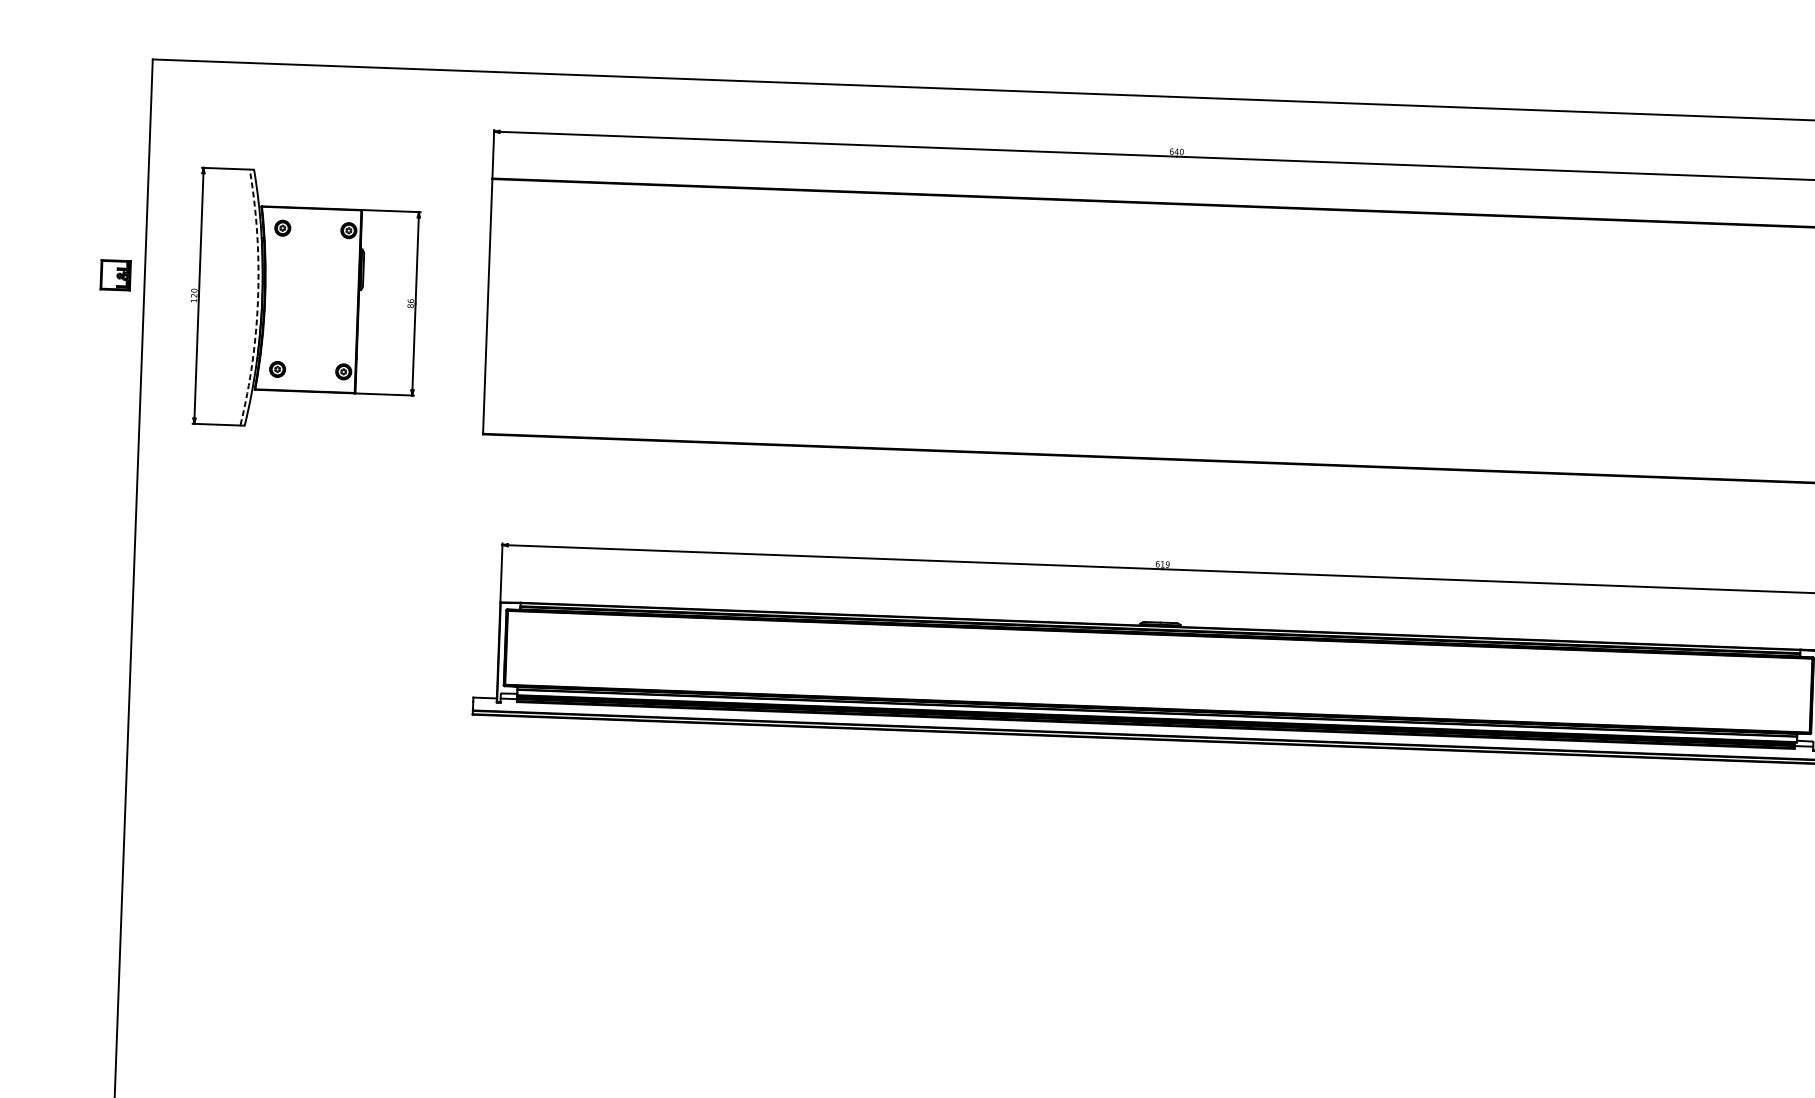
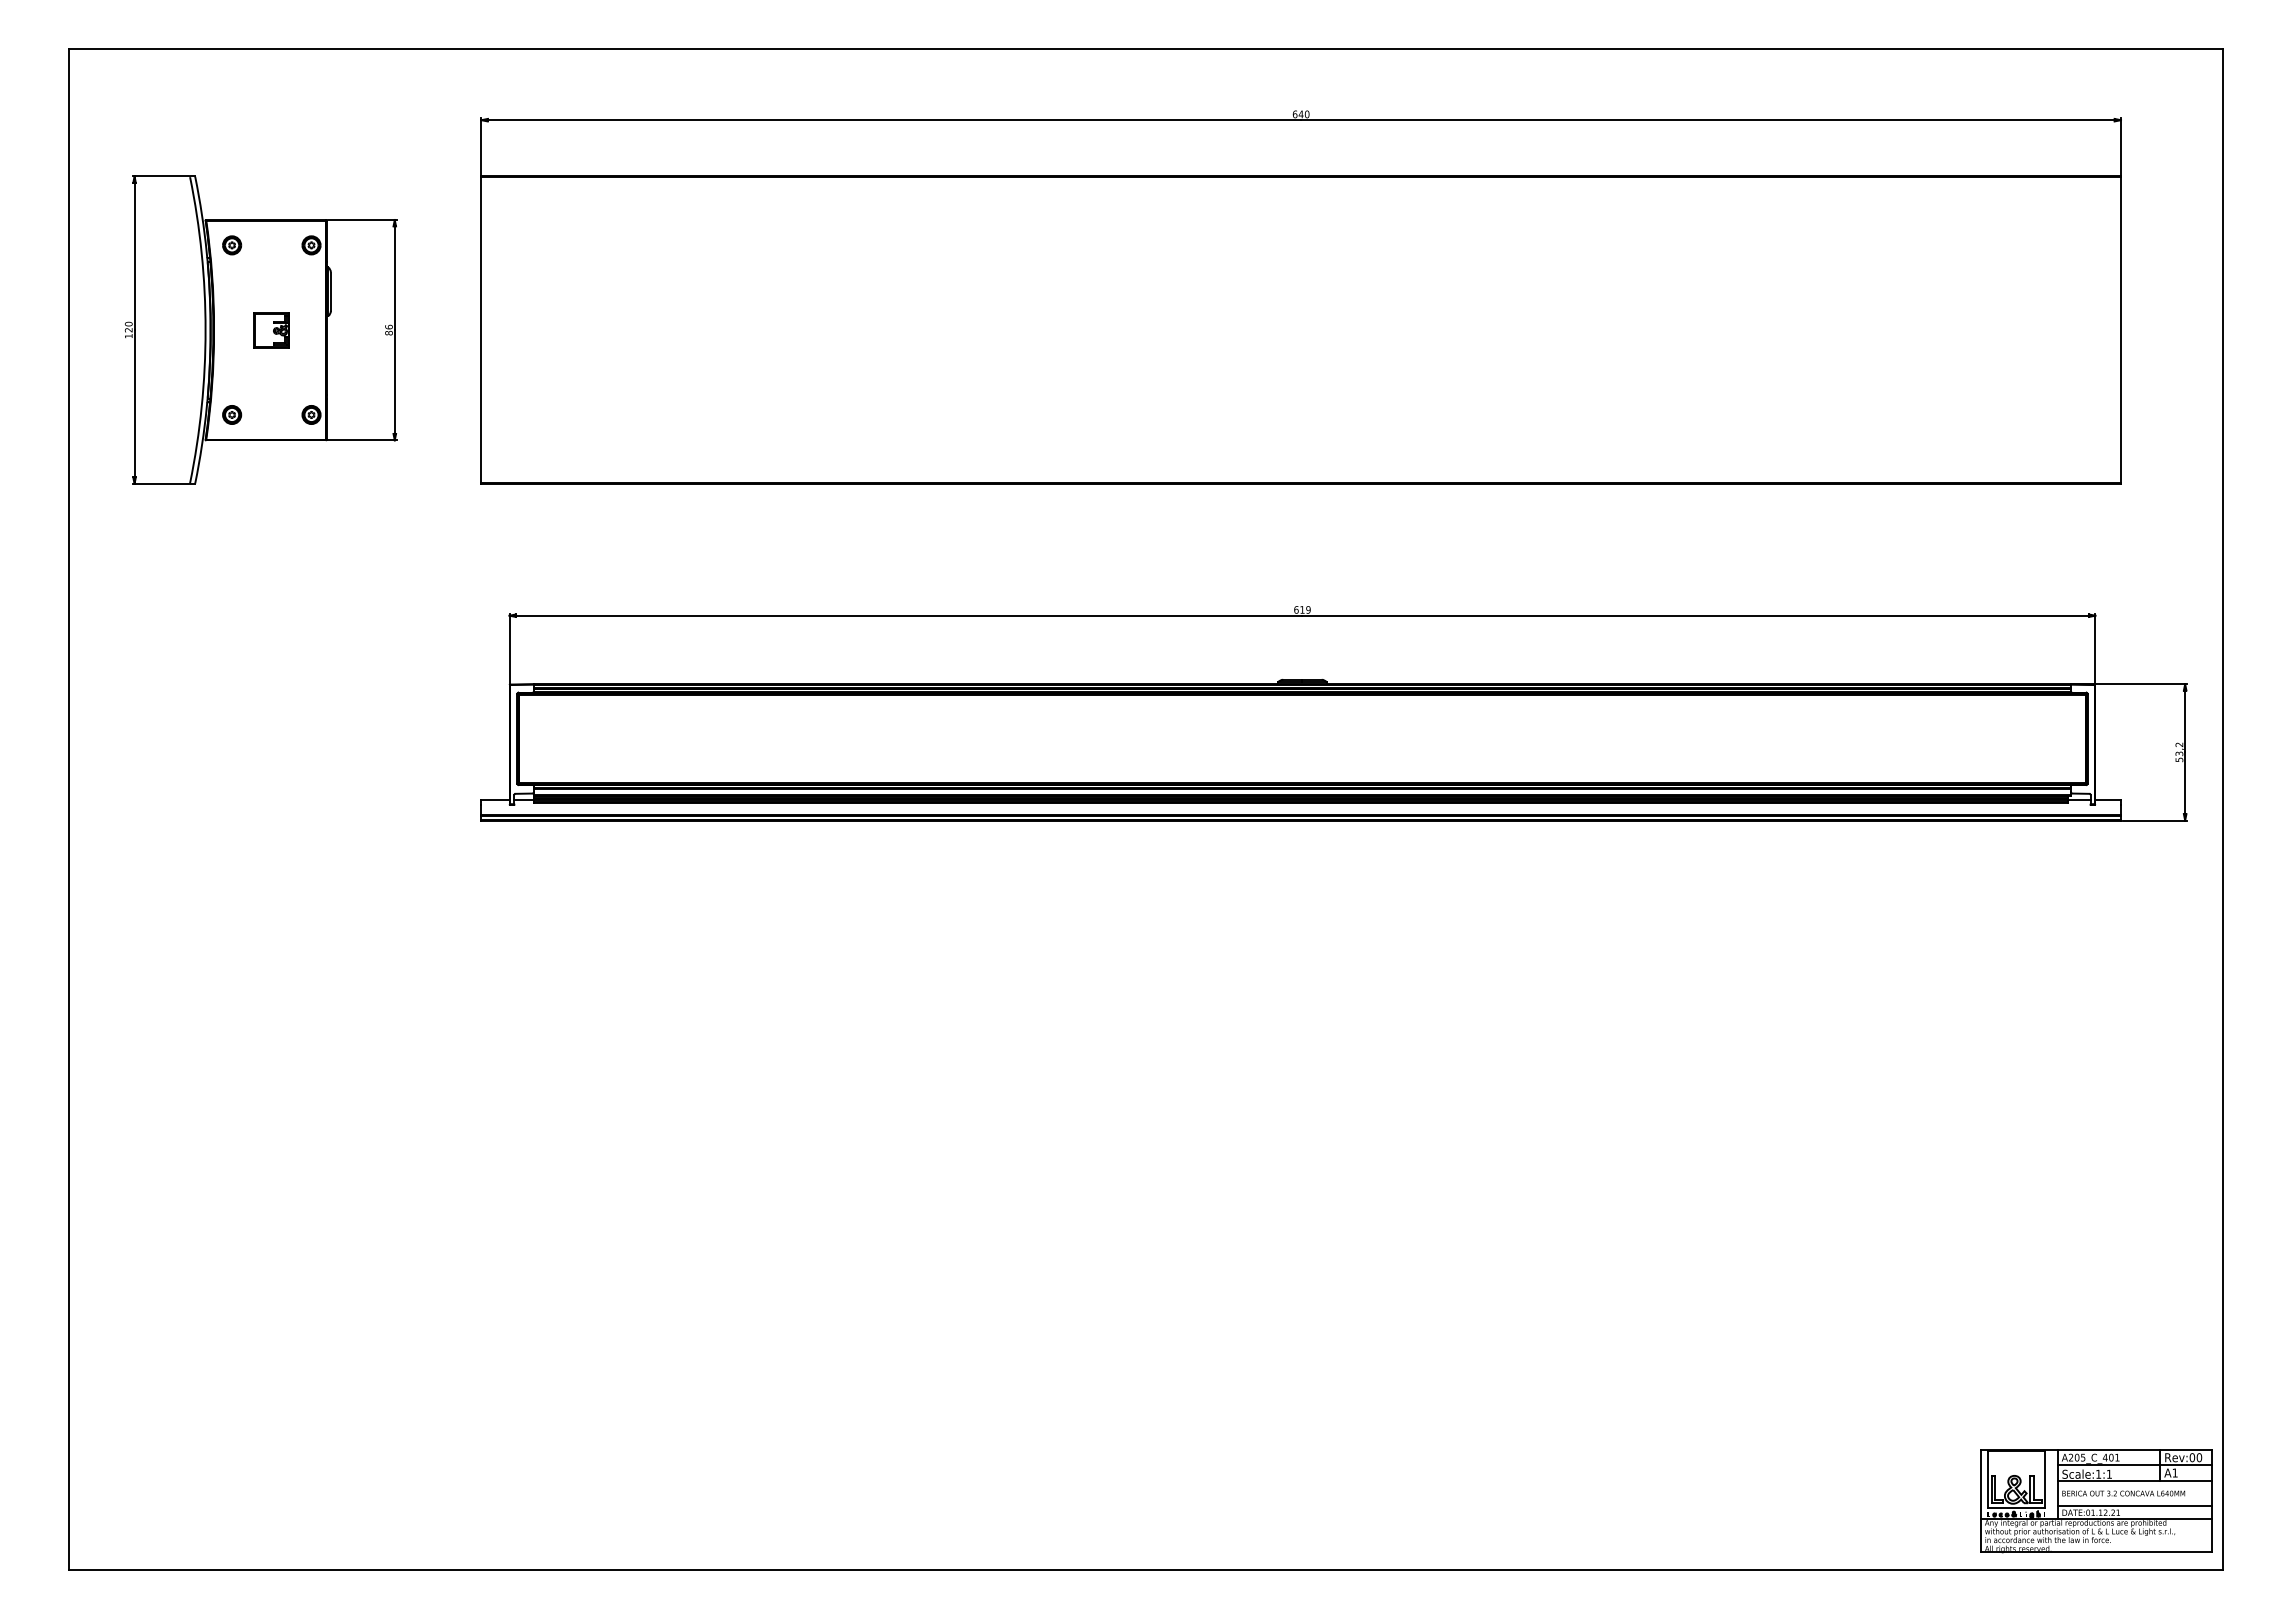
part: (115, 275) -> (271, 330), moved
arc: (258, 298) -> (205, 330), dashed -> solid

